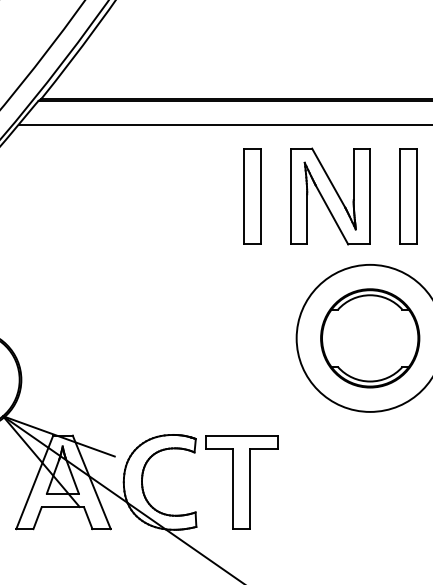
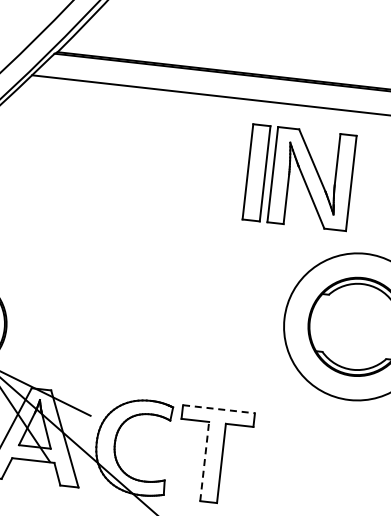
part: (330, 196) -> (312, 179), moved
line: (242, 435) -> (219, 409), solid -> dashed
line: (233, 489) -> (204, 461), solid -> dashed

